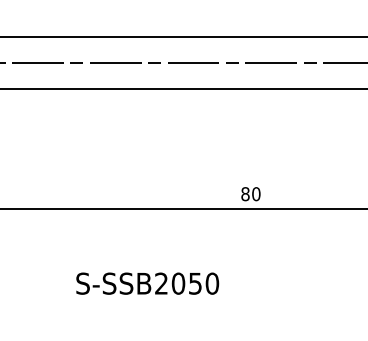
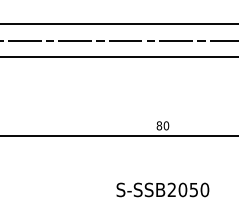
text: (147, 282) -> (162, 189), moved

